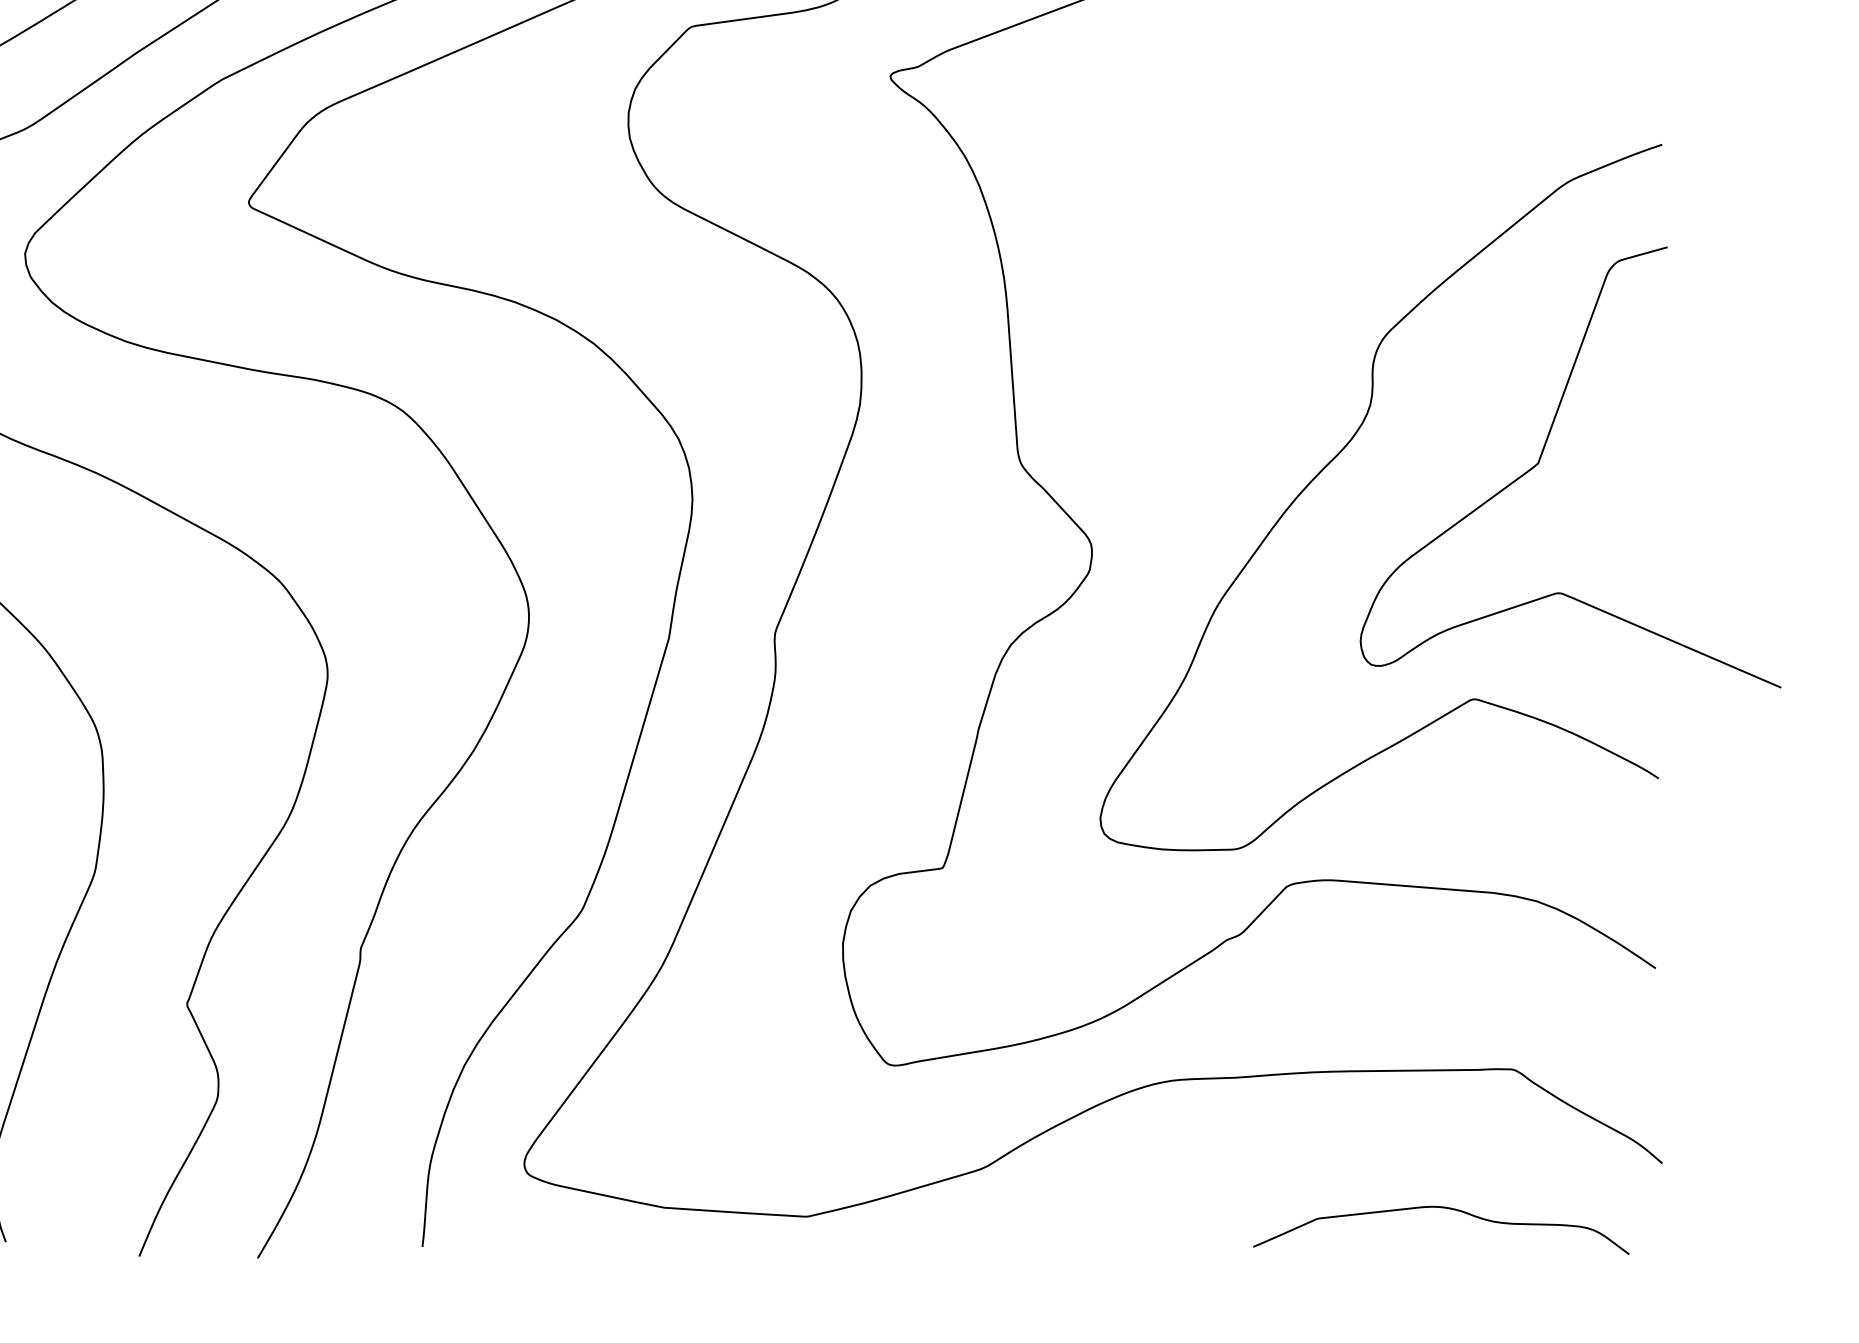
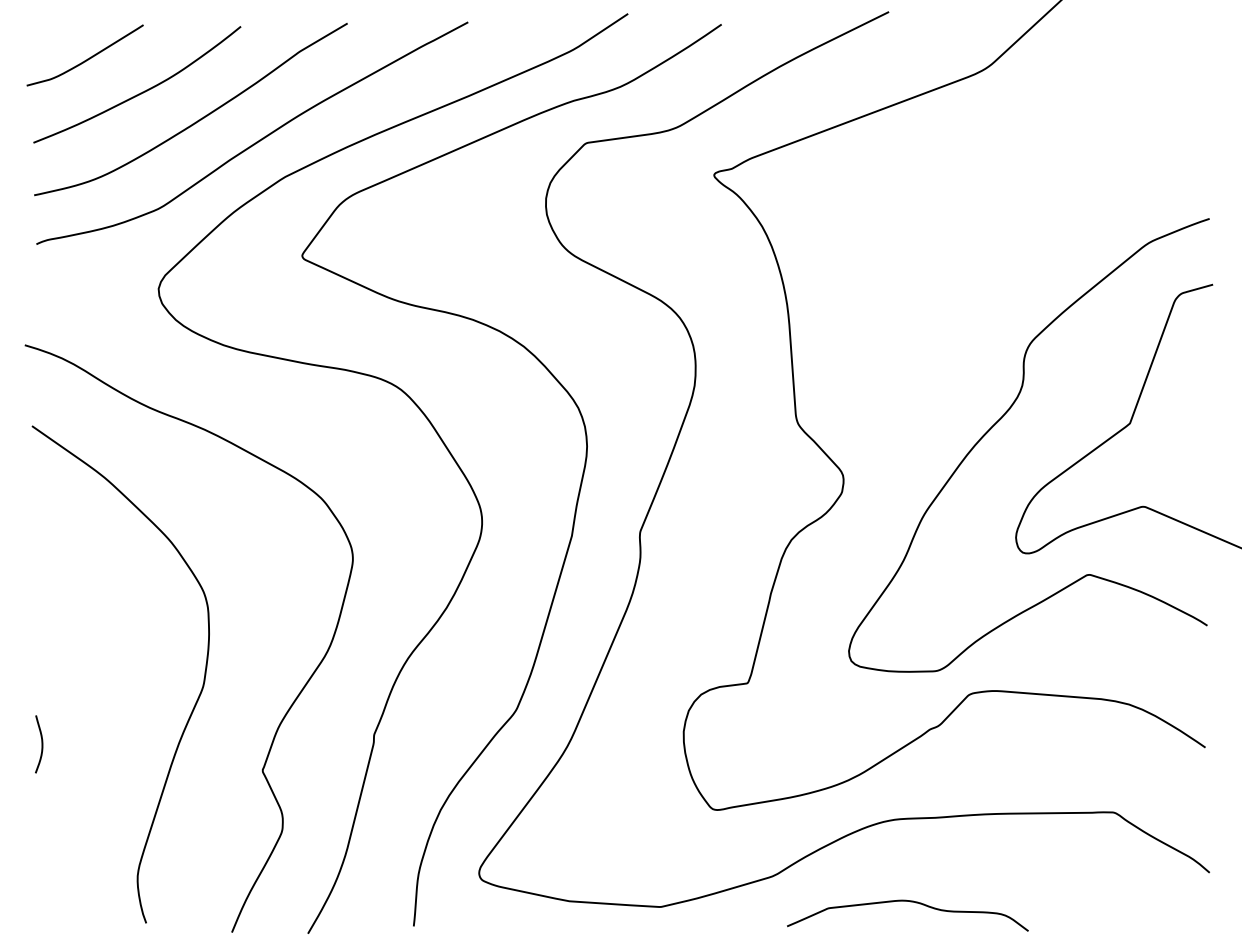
curve: (1445, 1209) -> (910, 902), moved

